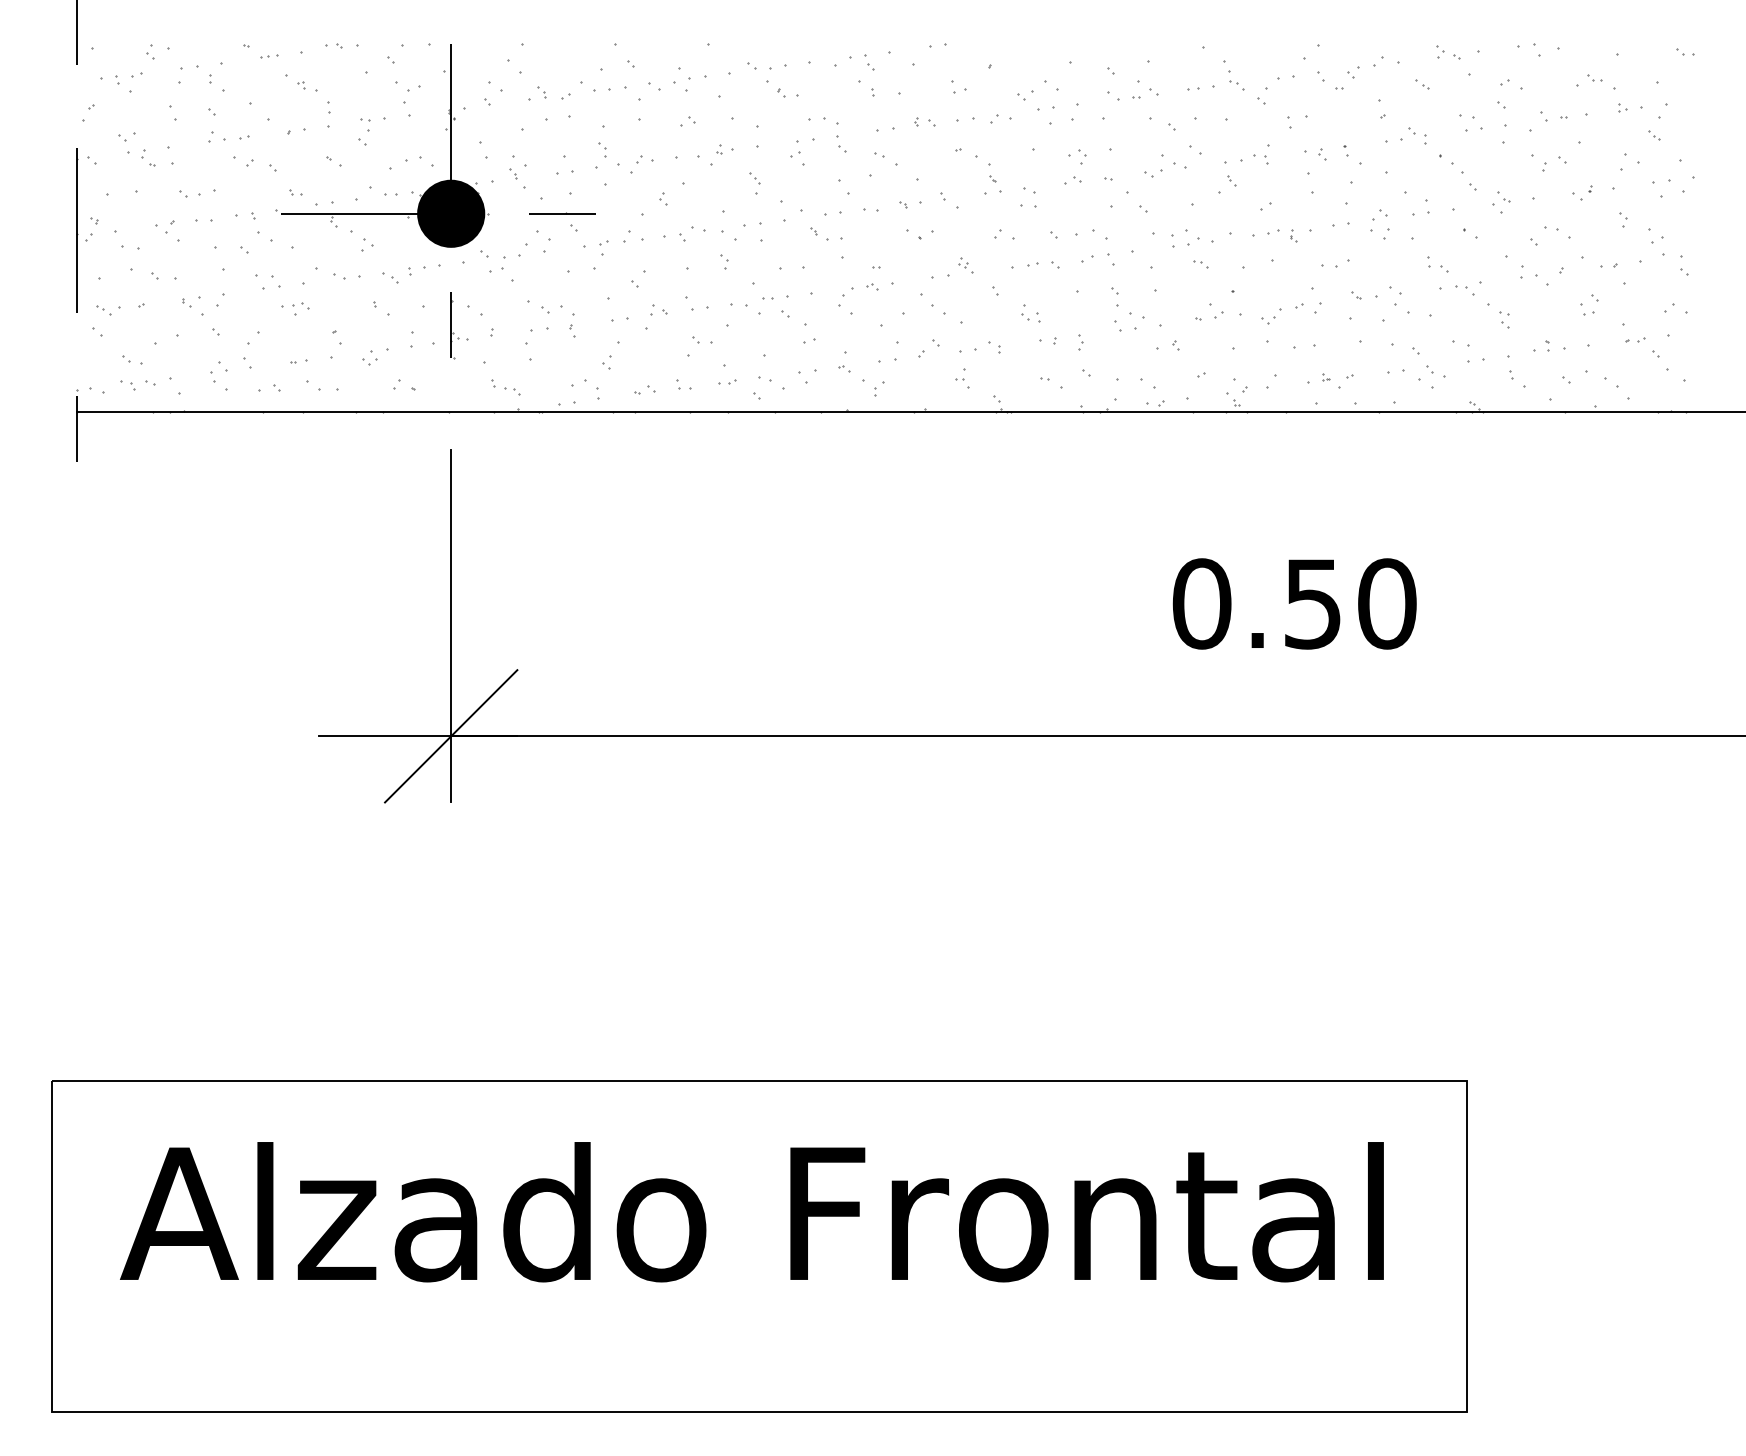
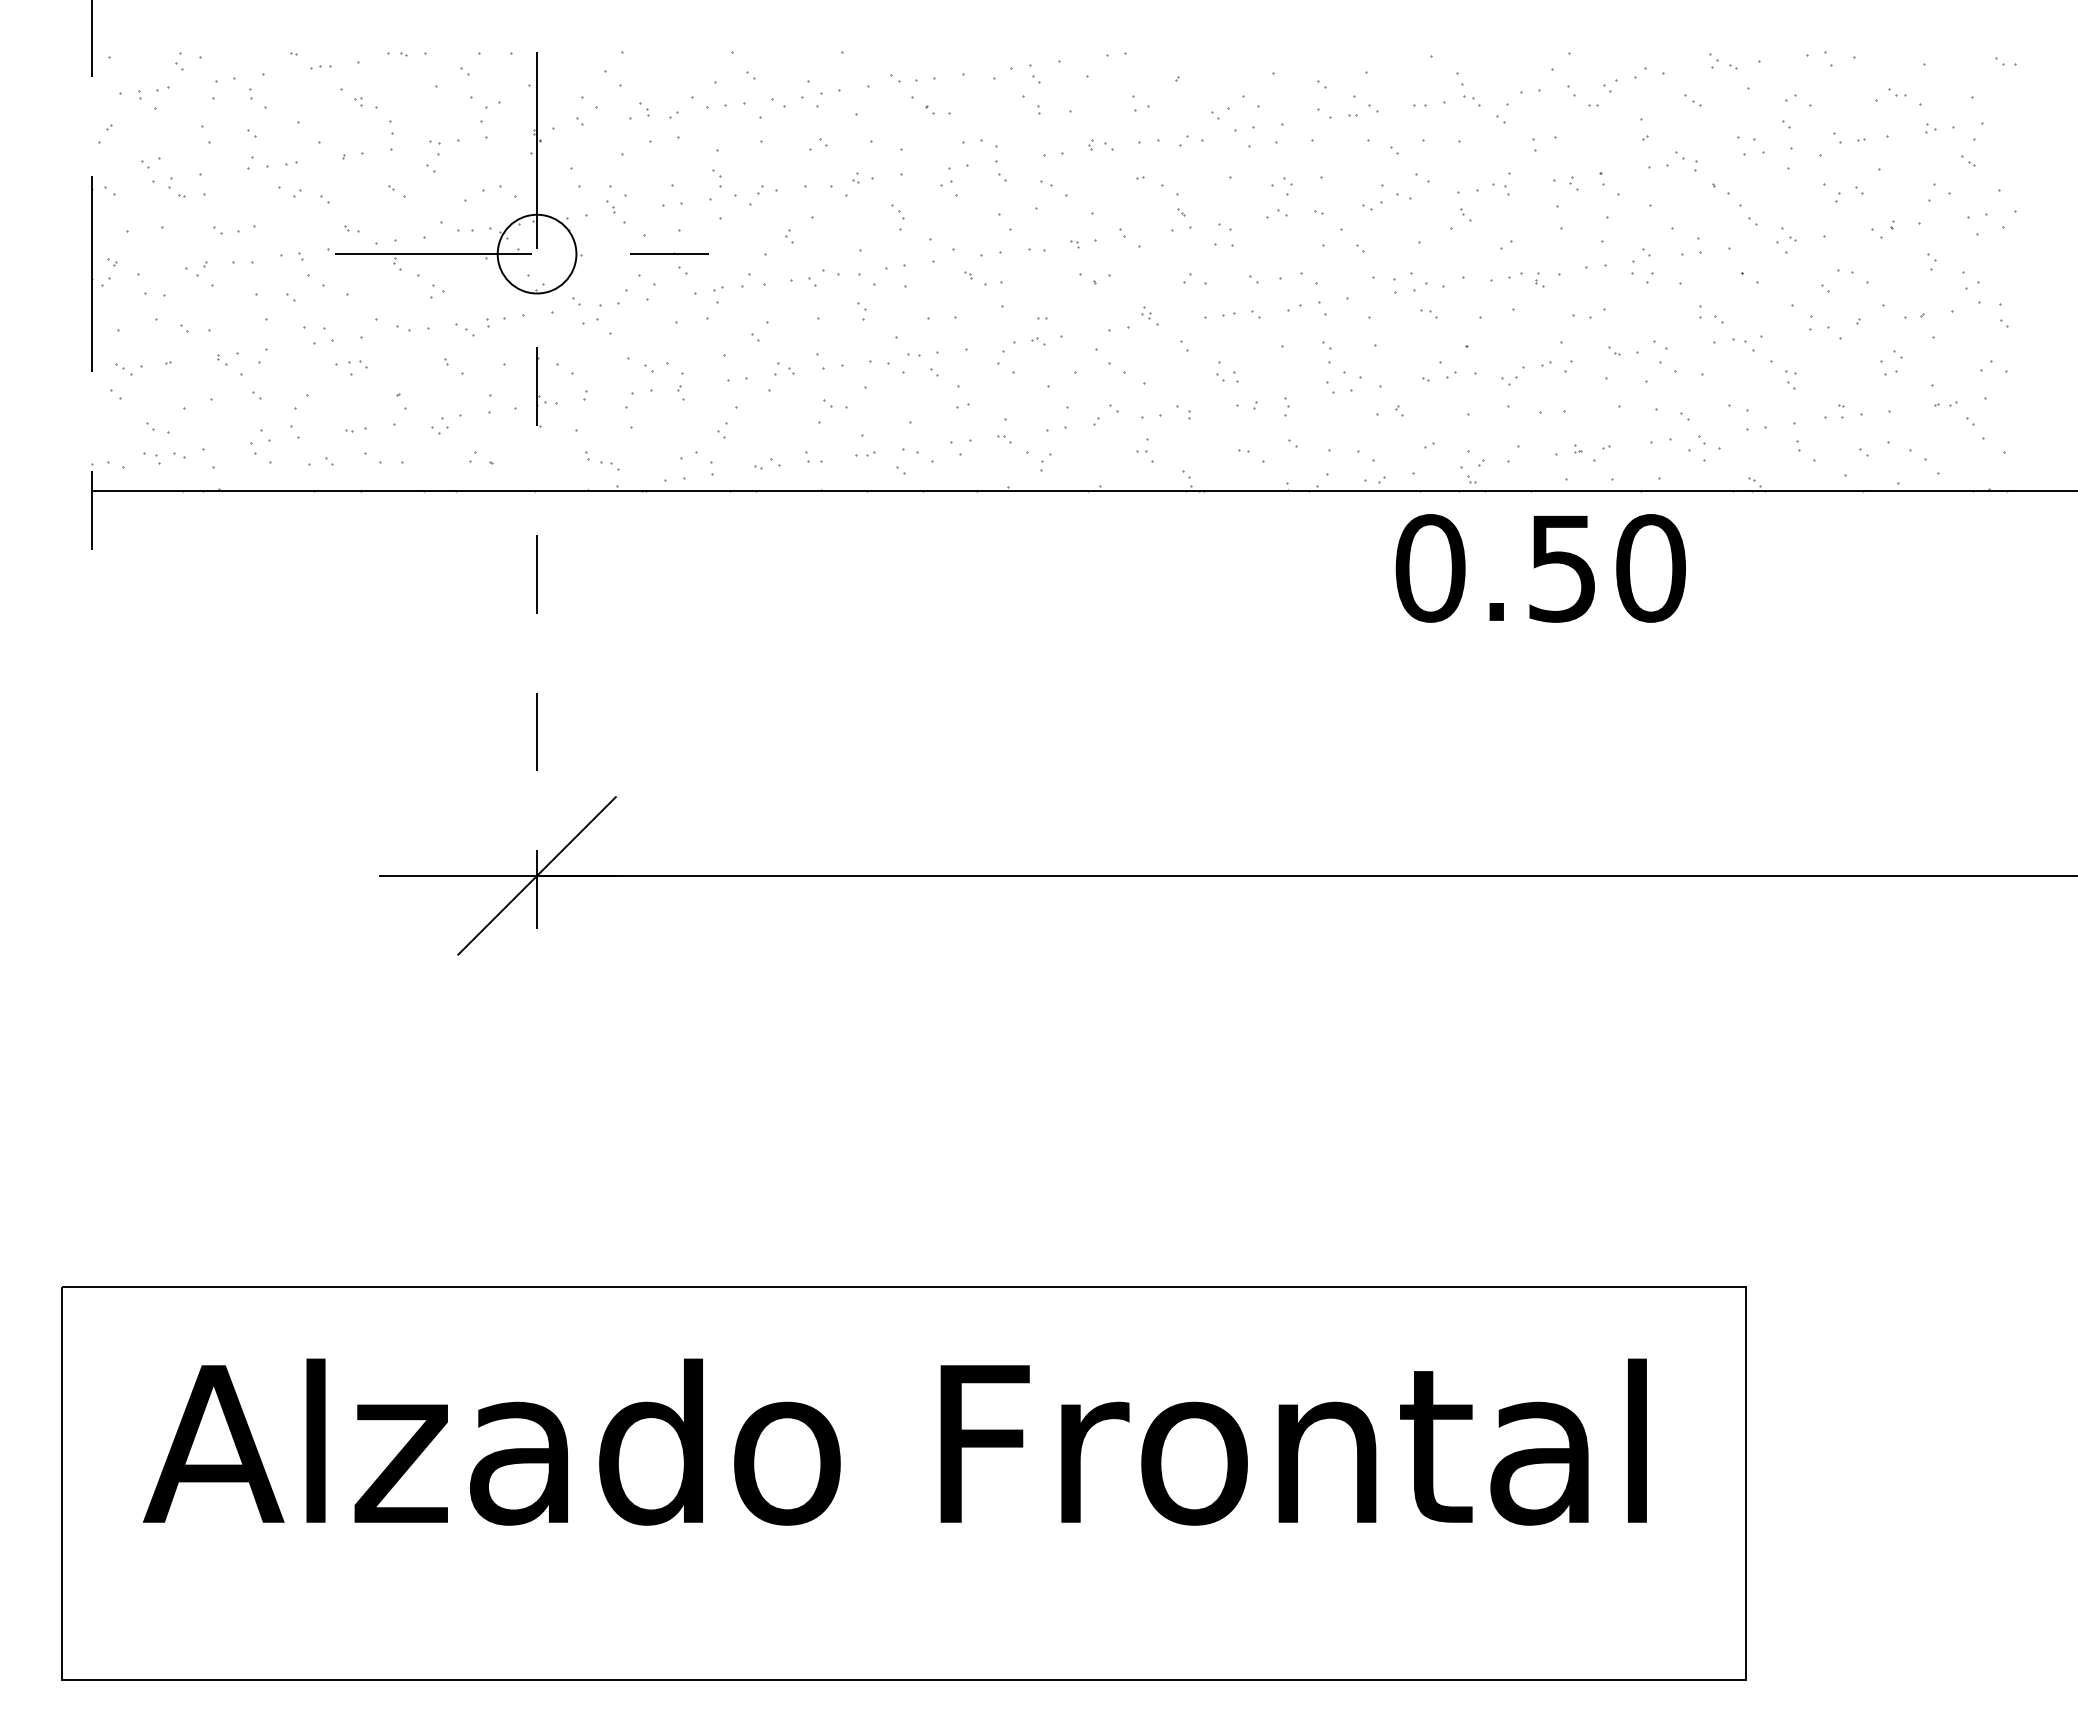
fill: (450, 213) -> (536, 253), removed
text: (1294, 604) -> (1540, 568), moved
line: (451, 625) -> (537, 744), solid -> dashed

